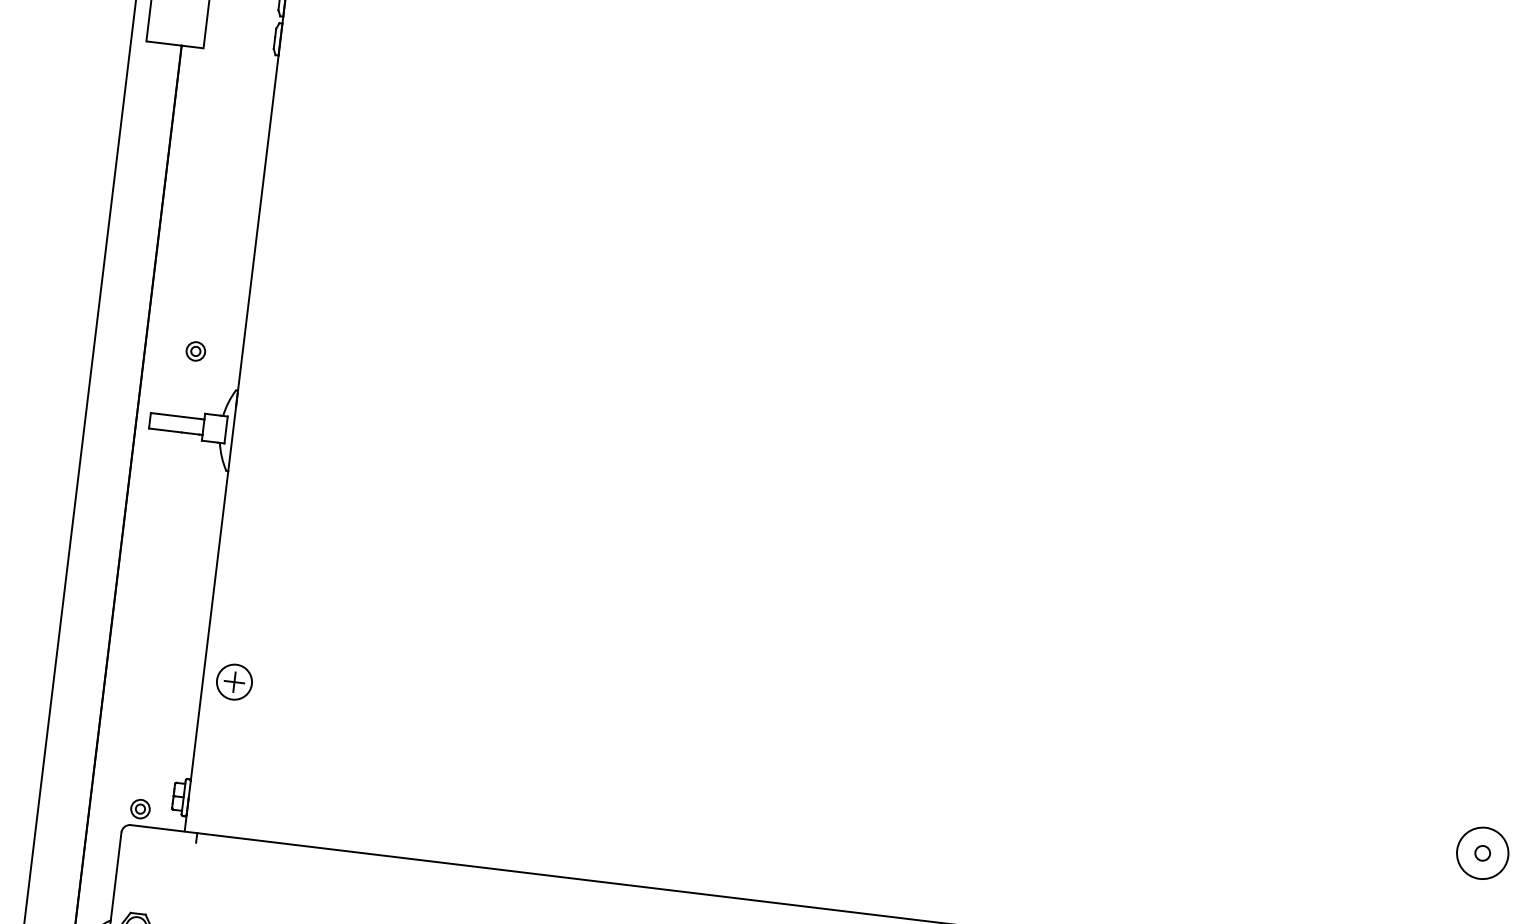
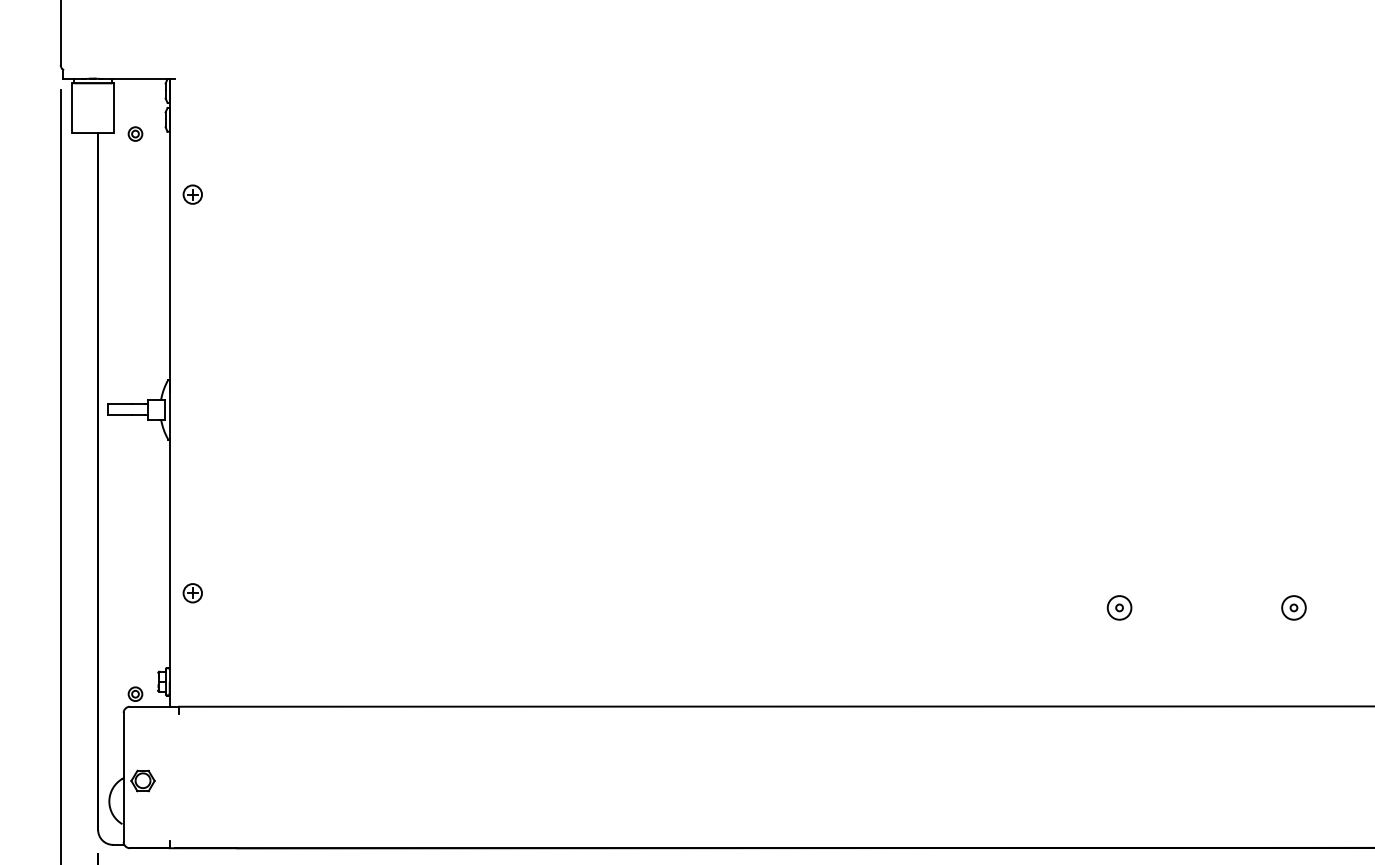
part: (299, 144) -> (192, 194), added
part: (195, 350) -> (135, 133), moved
part: (233, 682) -> (192, 593), size x0.71
part: (1482, 852) -> (1119, 607), size x0.62

